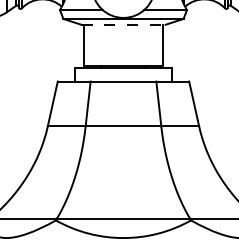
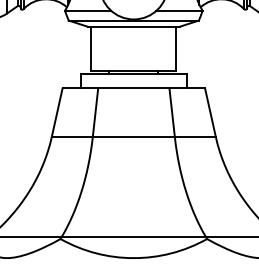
line: (123, 24) -> (133, 26), dashed -> solid

